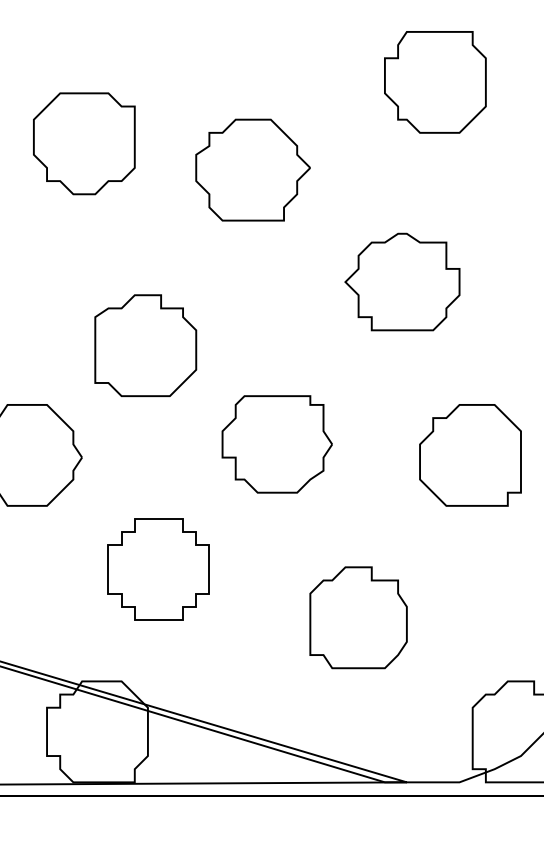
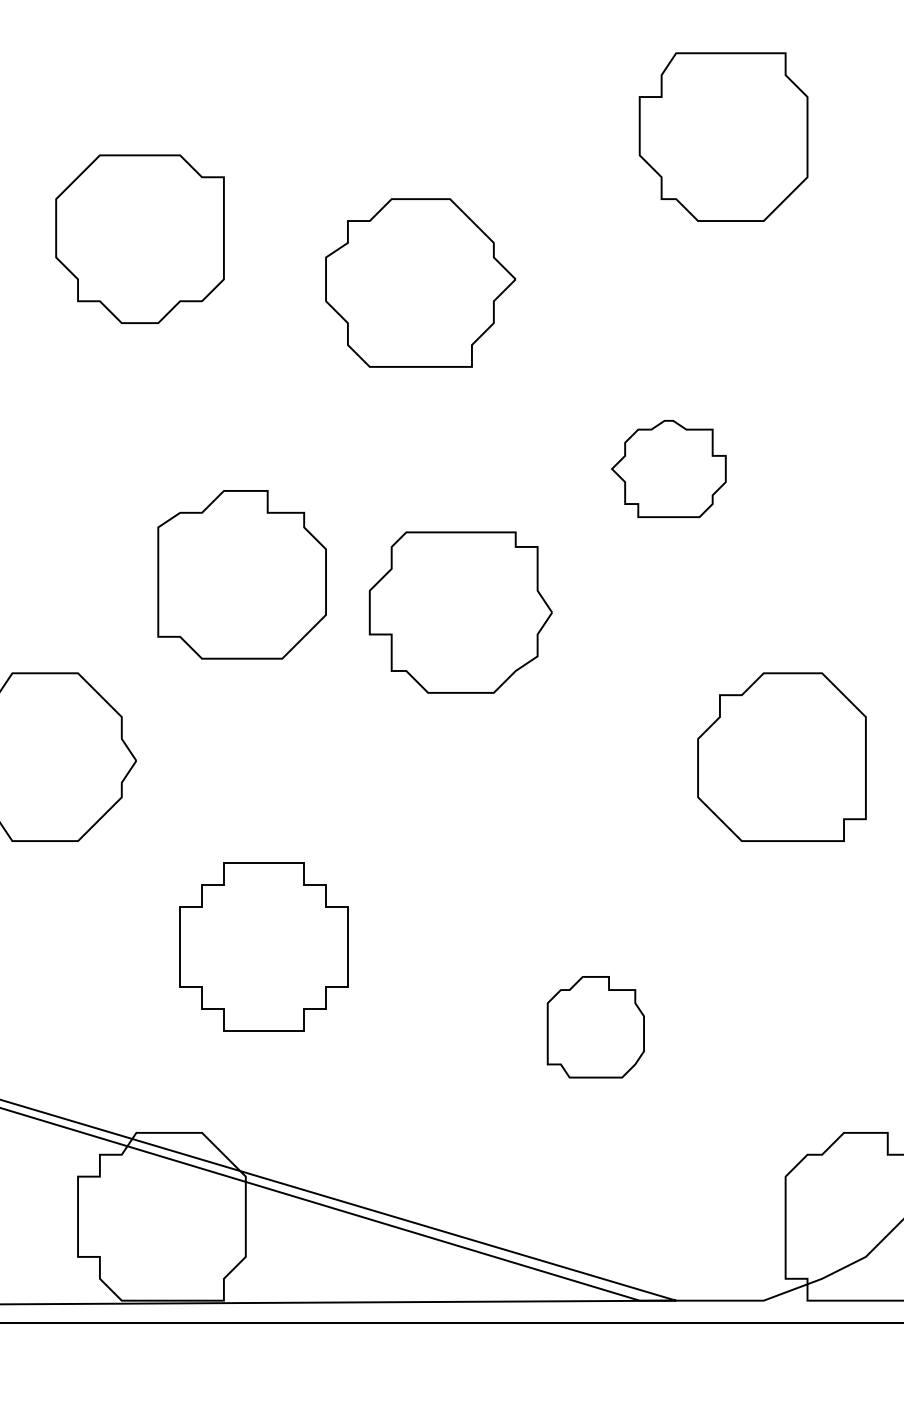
part: (402, 281) -> (668, 468), size x0.6
part: (276, 444) -> (459, 612), moved
part: (358, 617) -> (595, 1026), size x0.6

